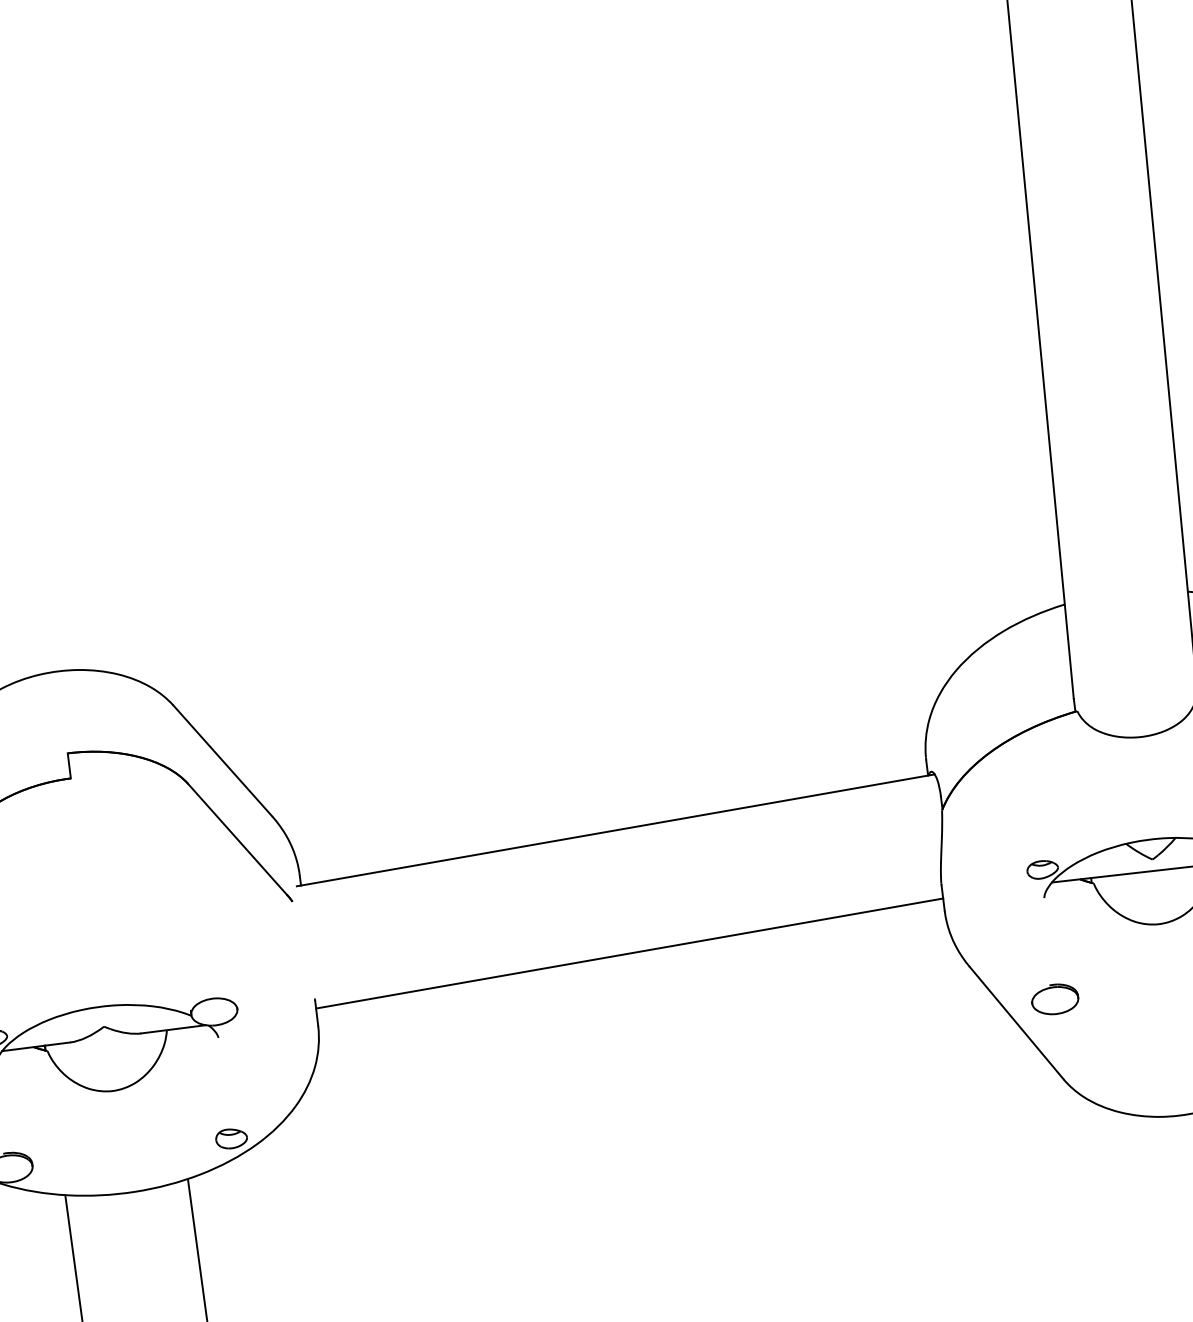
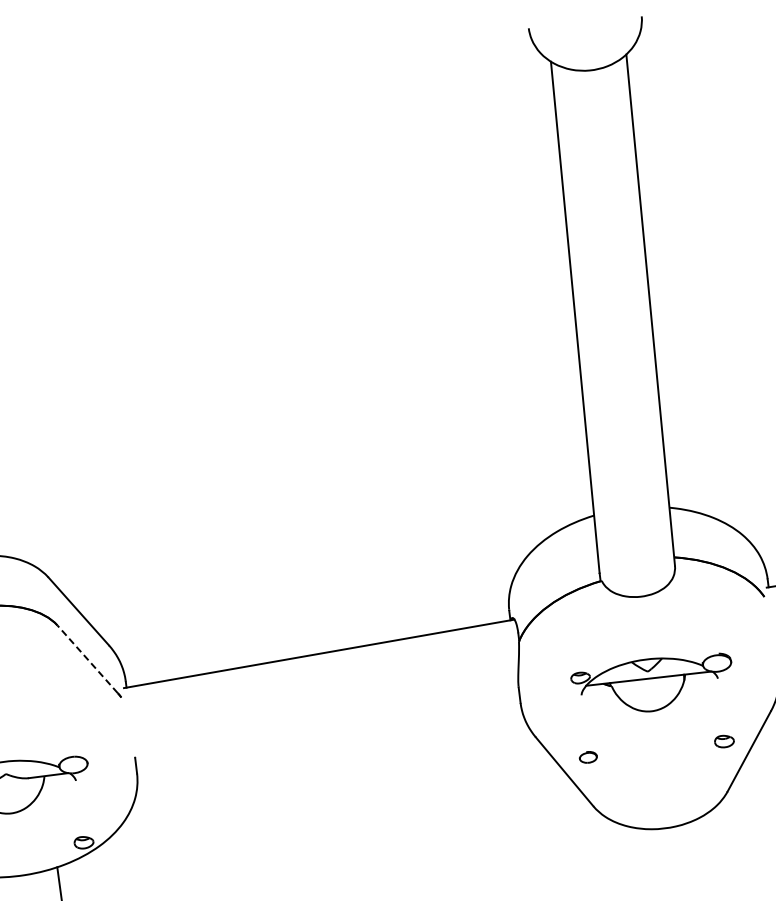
line: (237, 837) -> (87, 658), solid -> dashed
line: (629, 952) -> (327, 728), removed
part: (1055, 999) -> (588, 757), size x0.6

